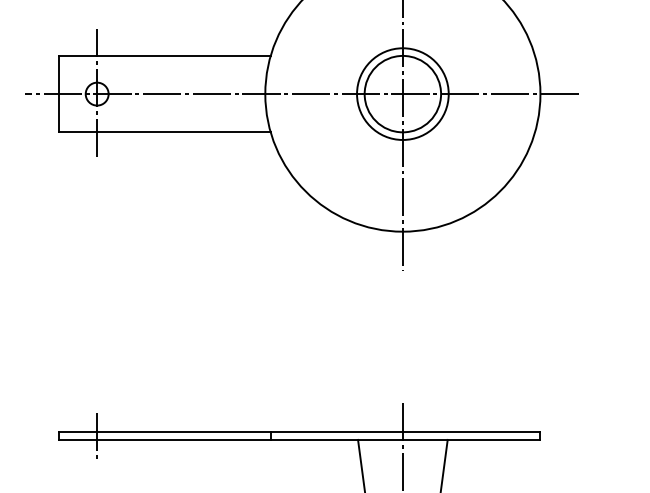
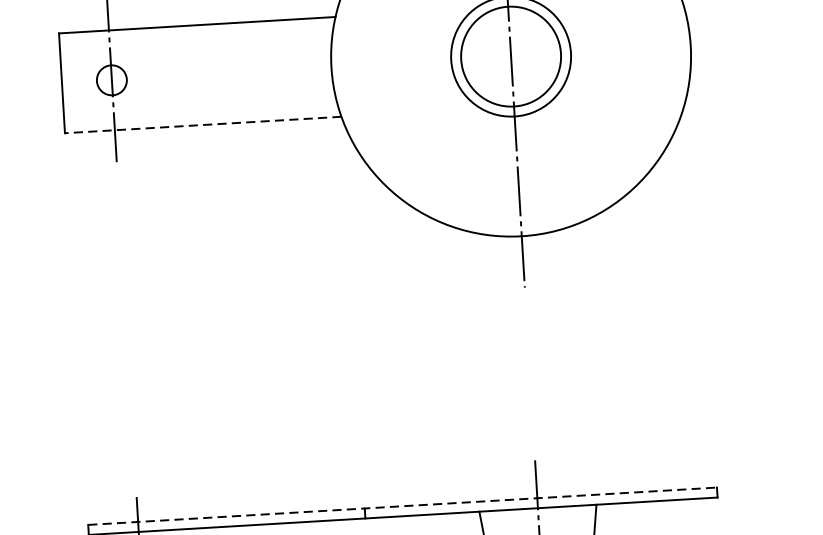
line: (301, 94) -> (378, 64), removed
line: (164, 132) -> (202, 125), solid -> dashed
line: (299, 432) -> (402, 506), solid -> dashed

